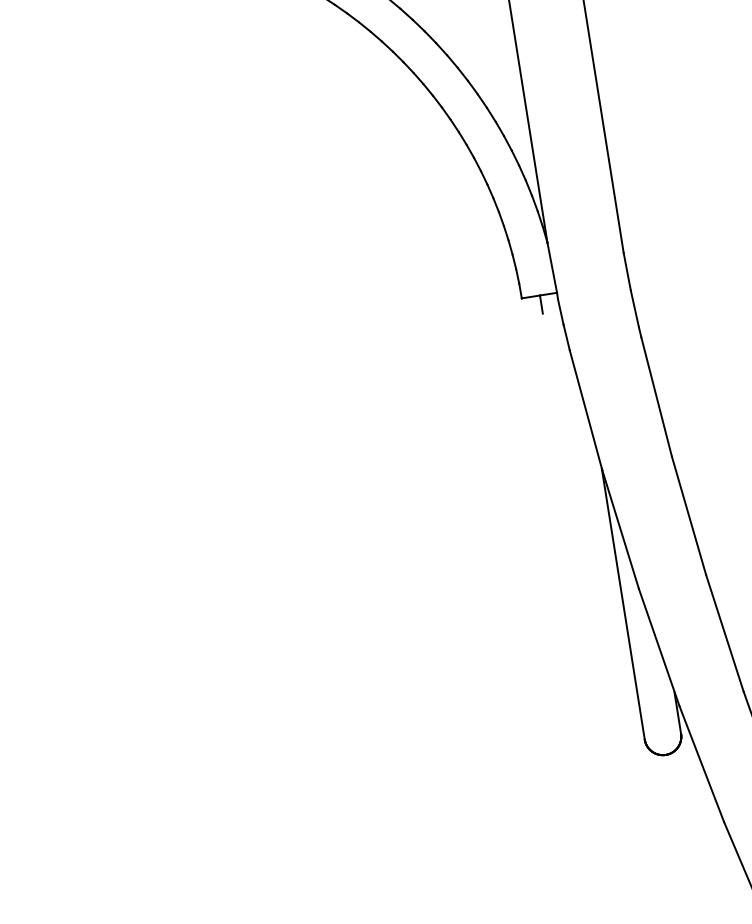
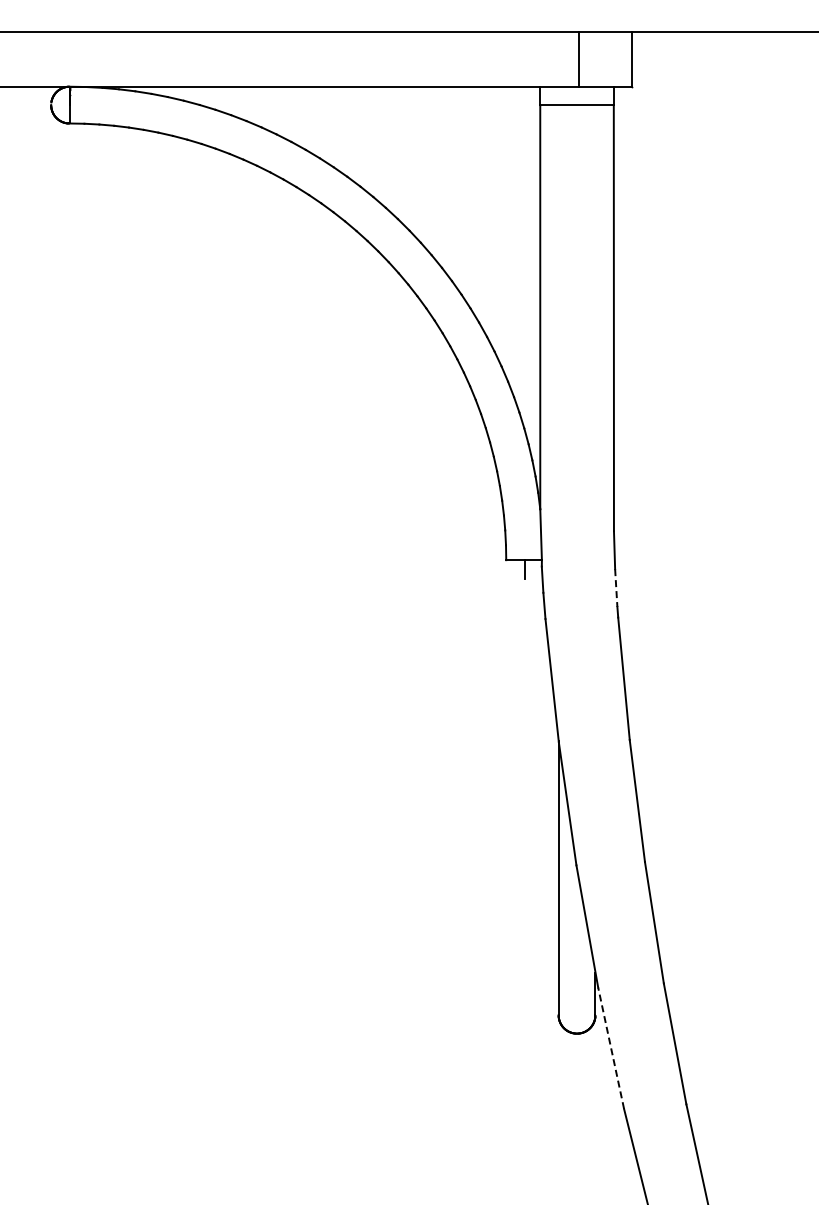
line: (635, 309) -> (616, 588), solid -> dashed
line: (702, 763) -> (611, 1047), solid -> dashed

